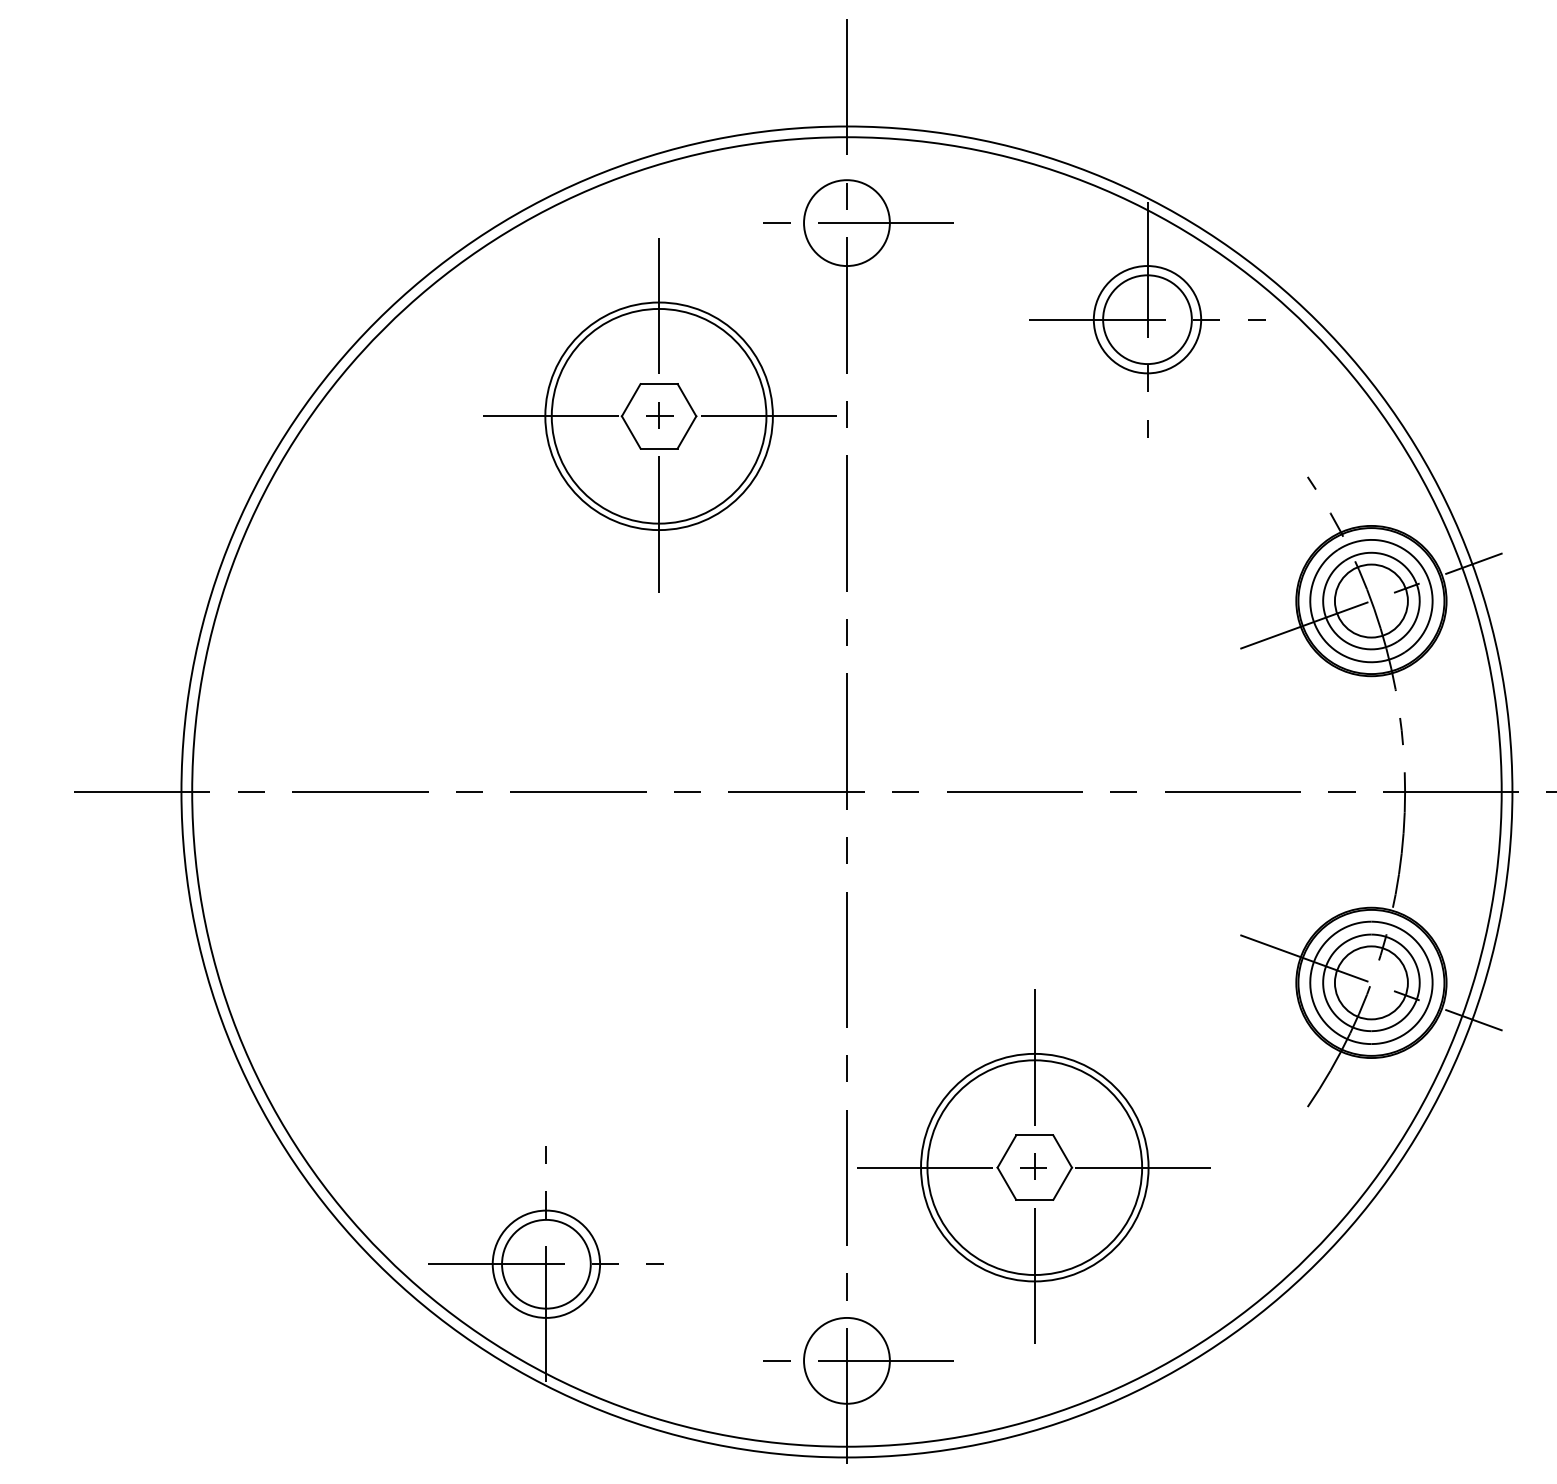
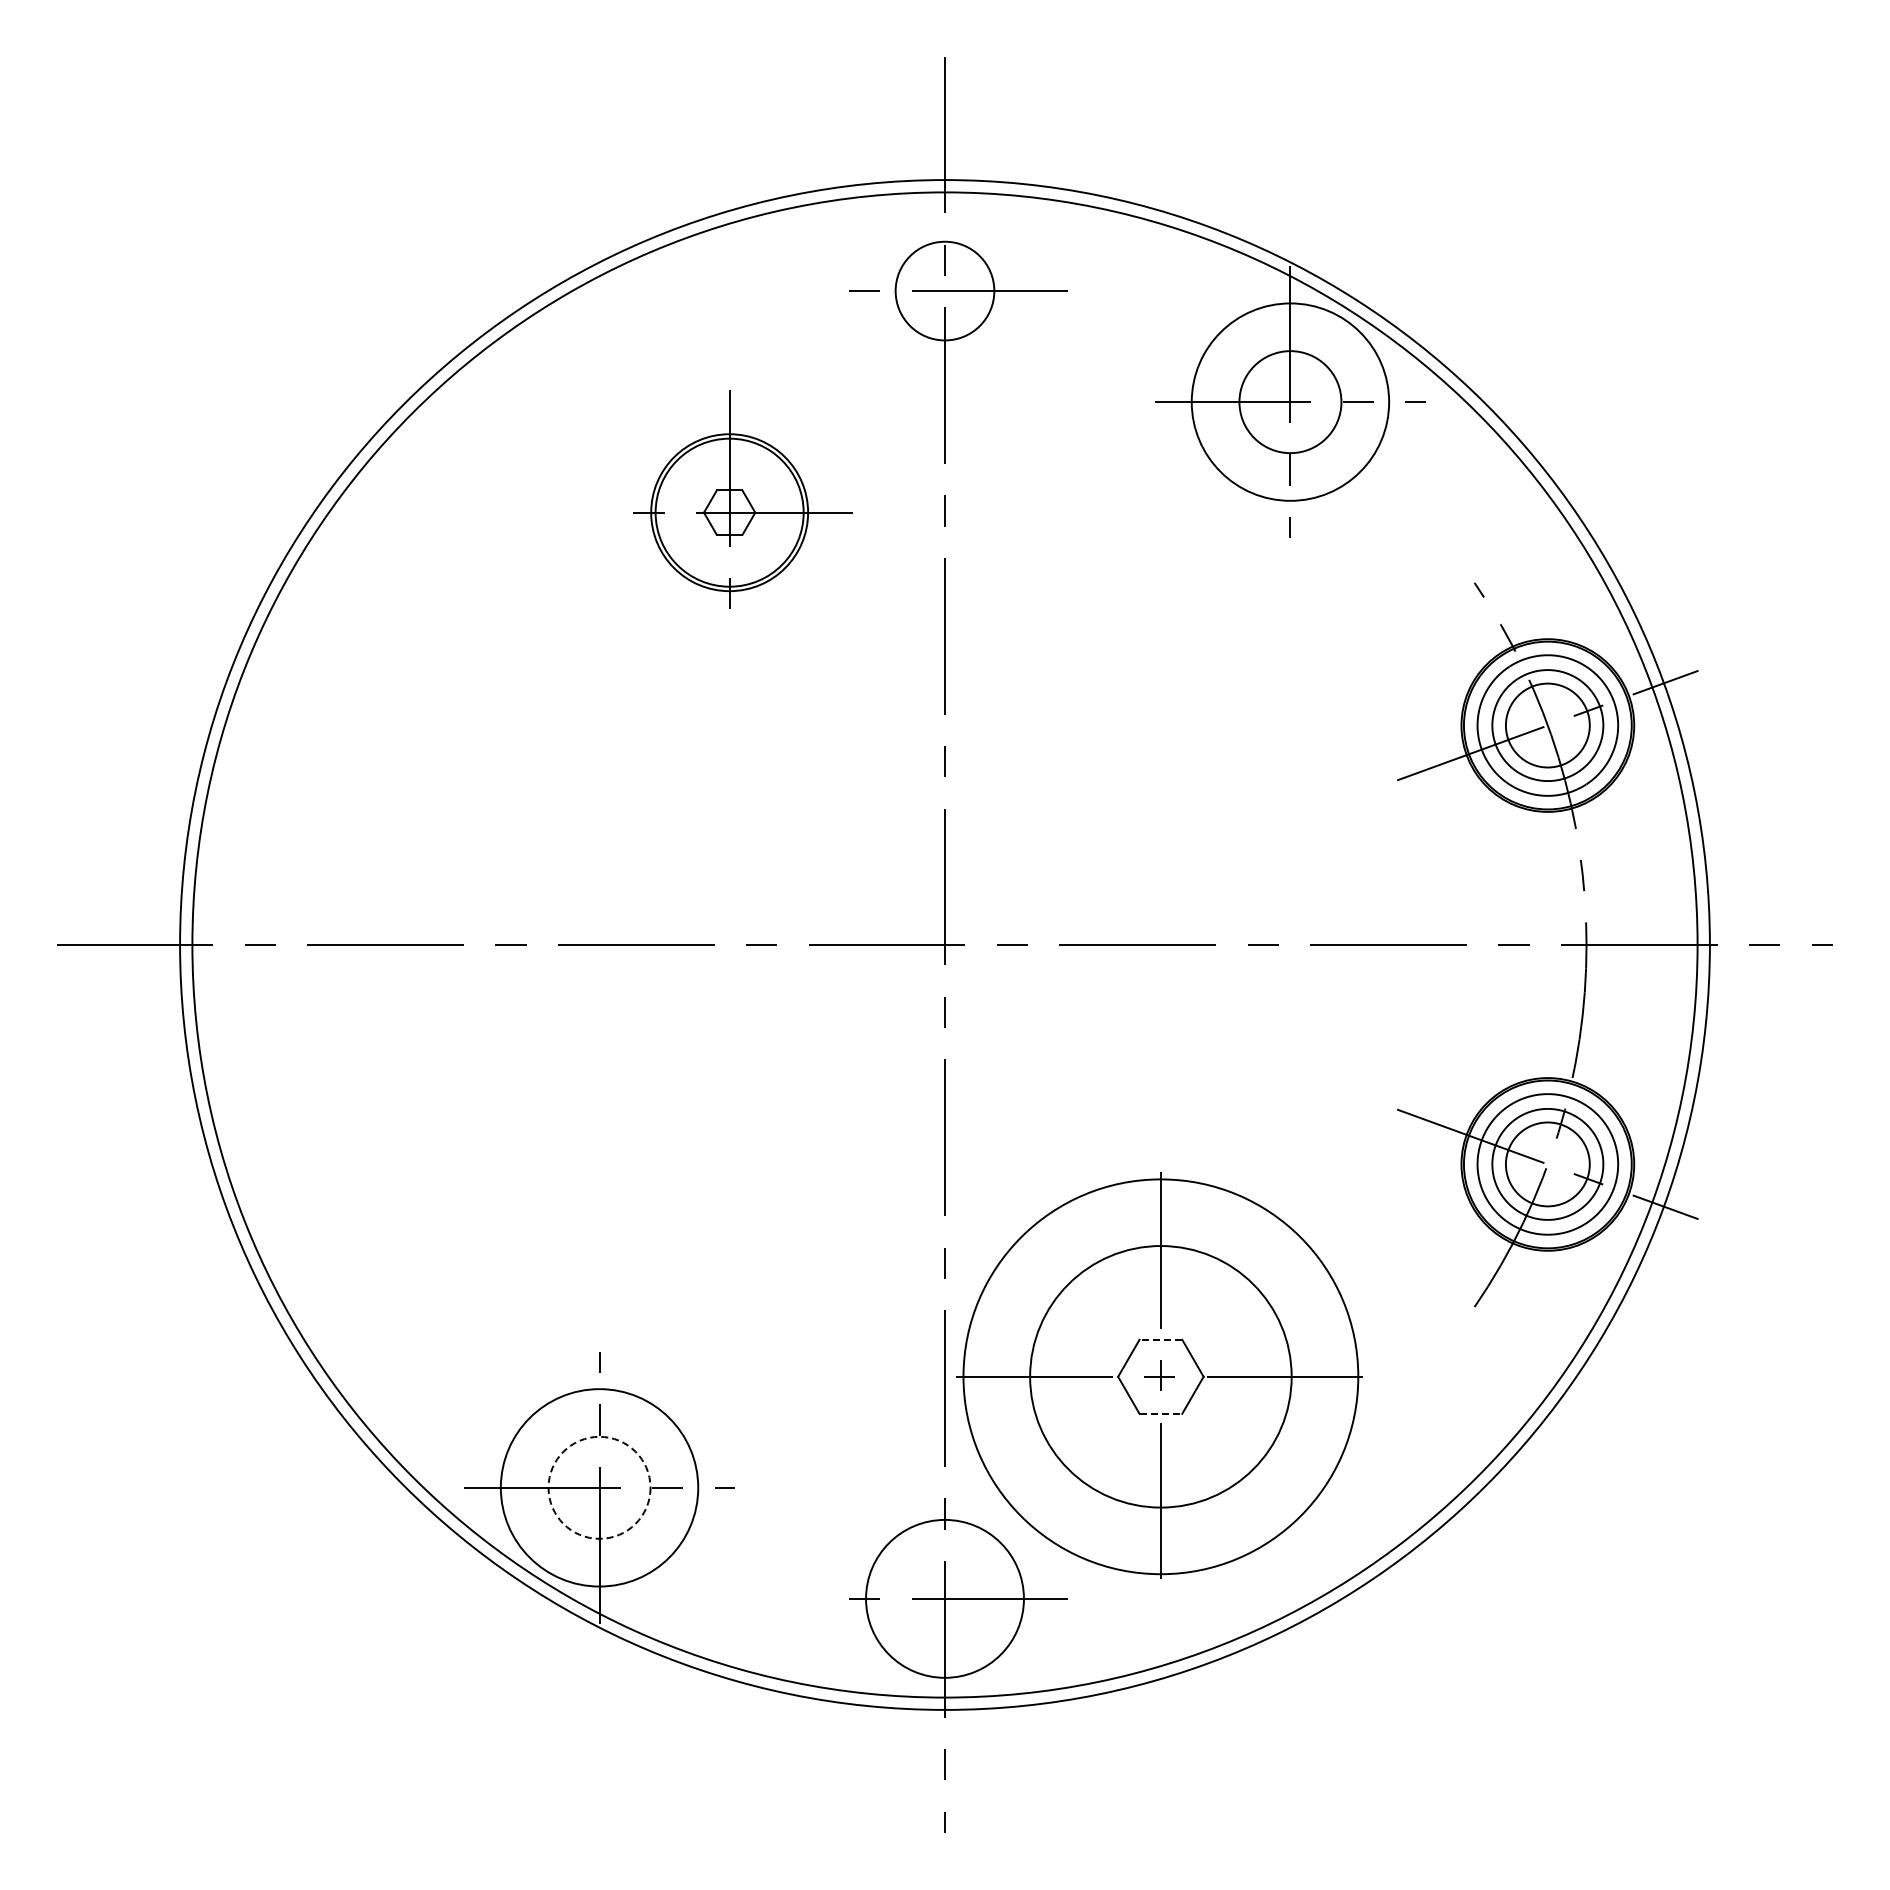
circle: (1147, 319) -> (1290, 401), size x1.6
part: (660, 414) -> (730, 511), size x0.6
line: (1034, 1135) -> (1160, 1339), solid -> dashed
circle: (1034, 1167) -> (1160, 1376), size x1.6
line: (1035, 1199) -> (1161, 1413), solid -> dashed
circle: (546, 1263) -> (599, 1487), size x1.6
circle: (546, 1263) -> (599, 1487), solid -> dashed
circle: (846, 1360) -> (944, 1598), size x1.6

